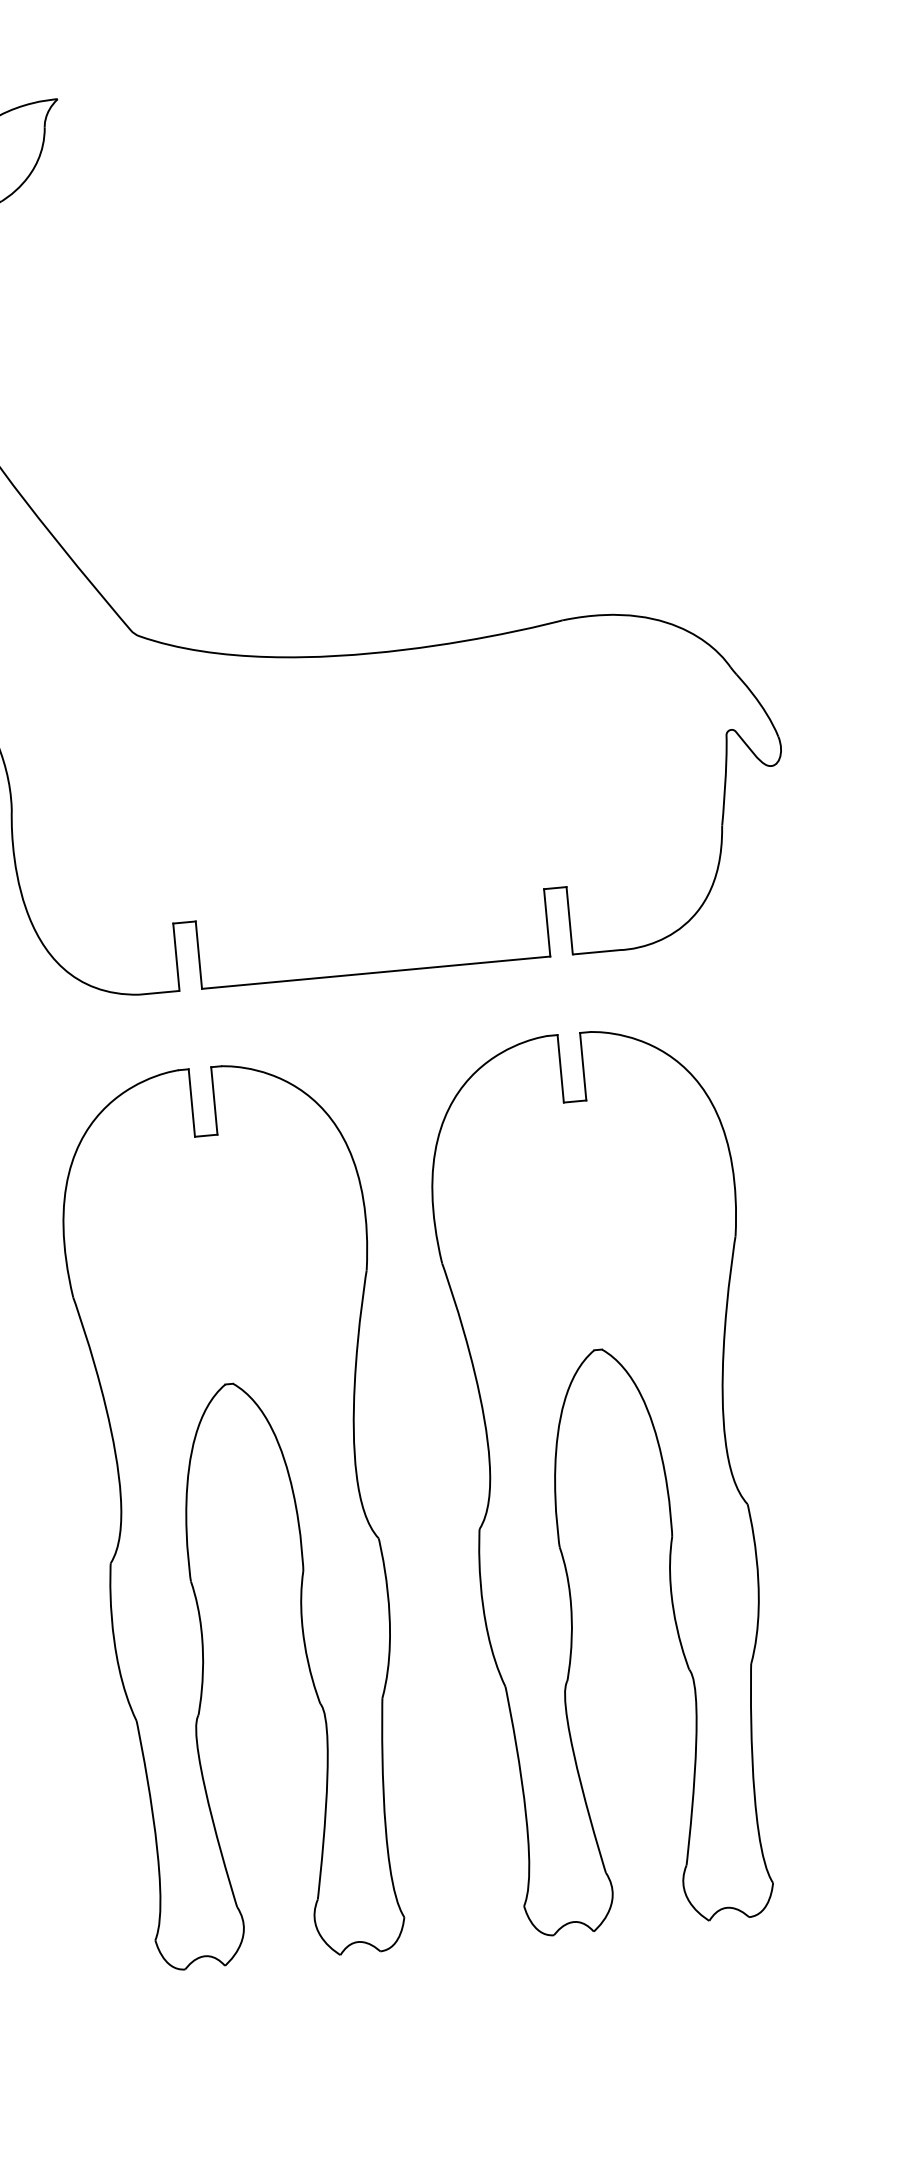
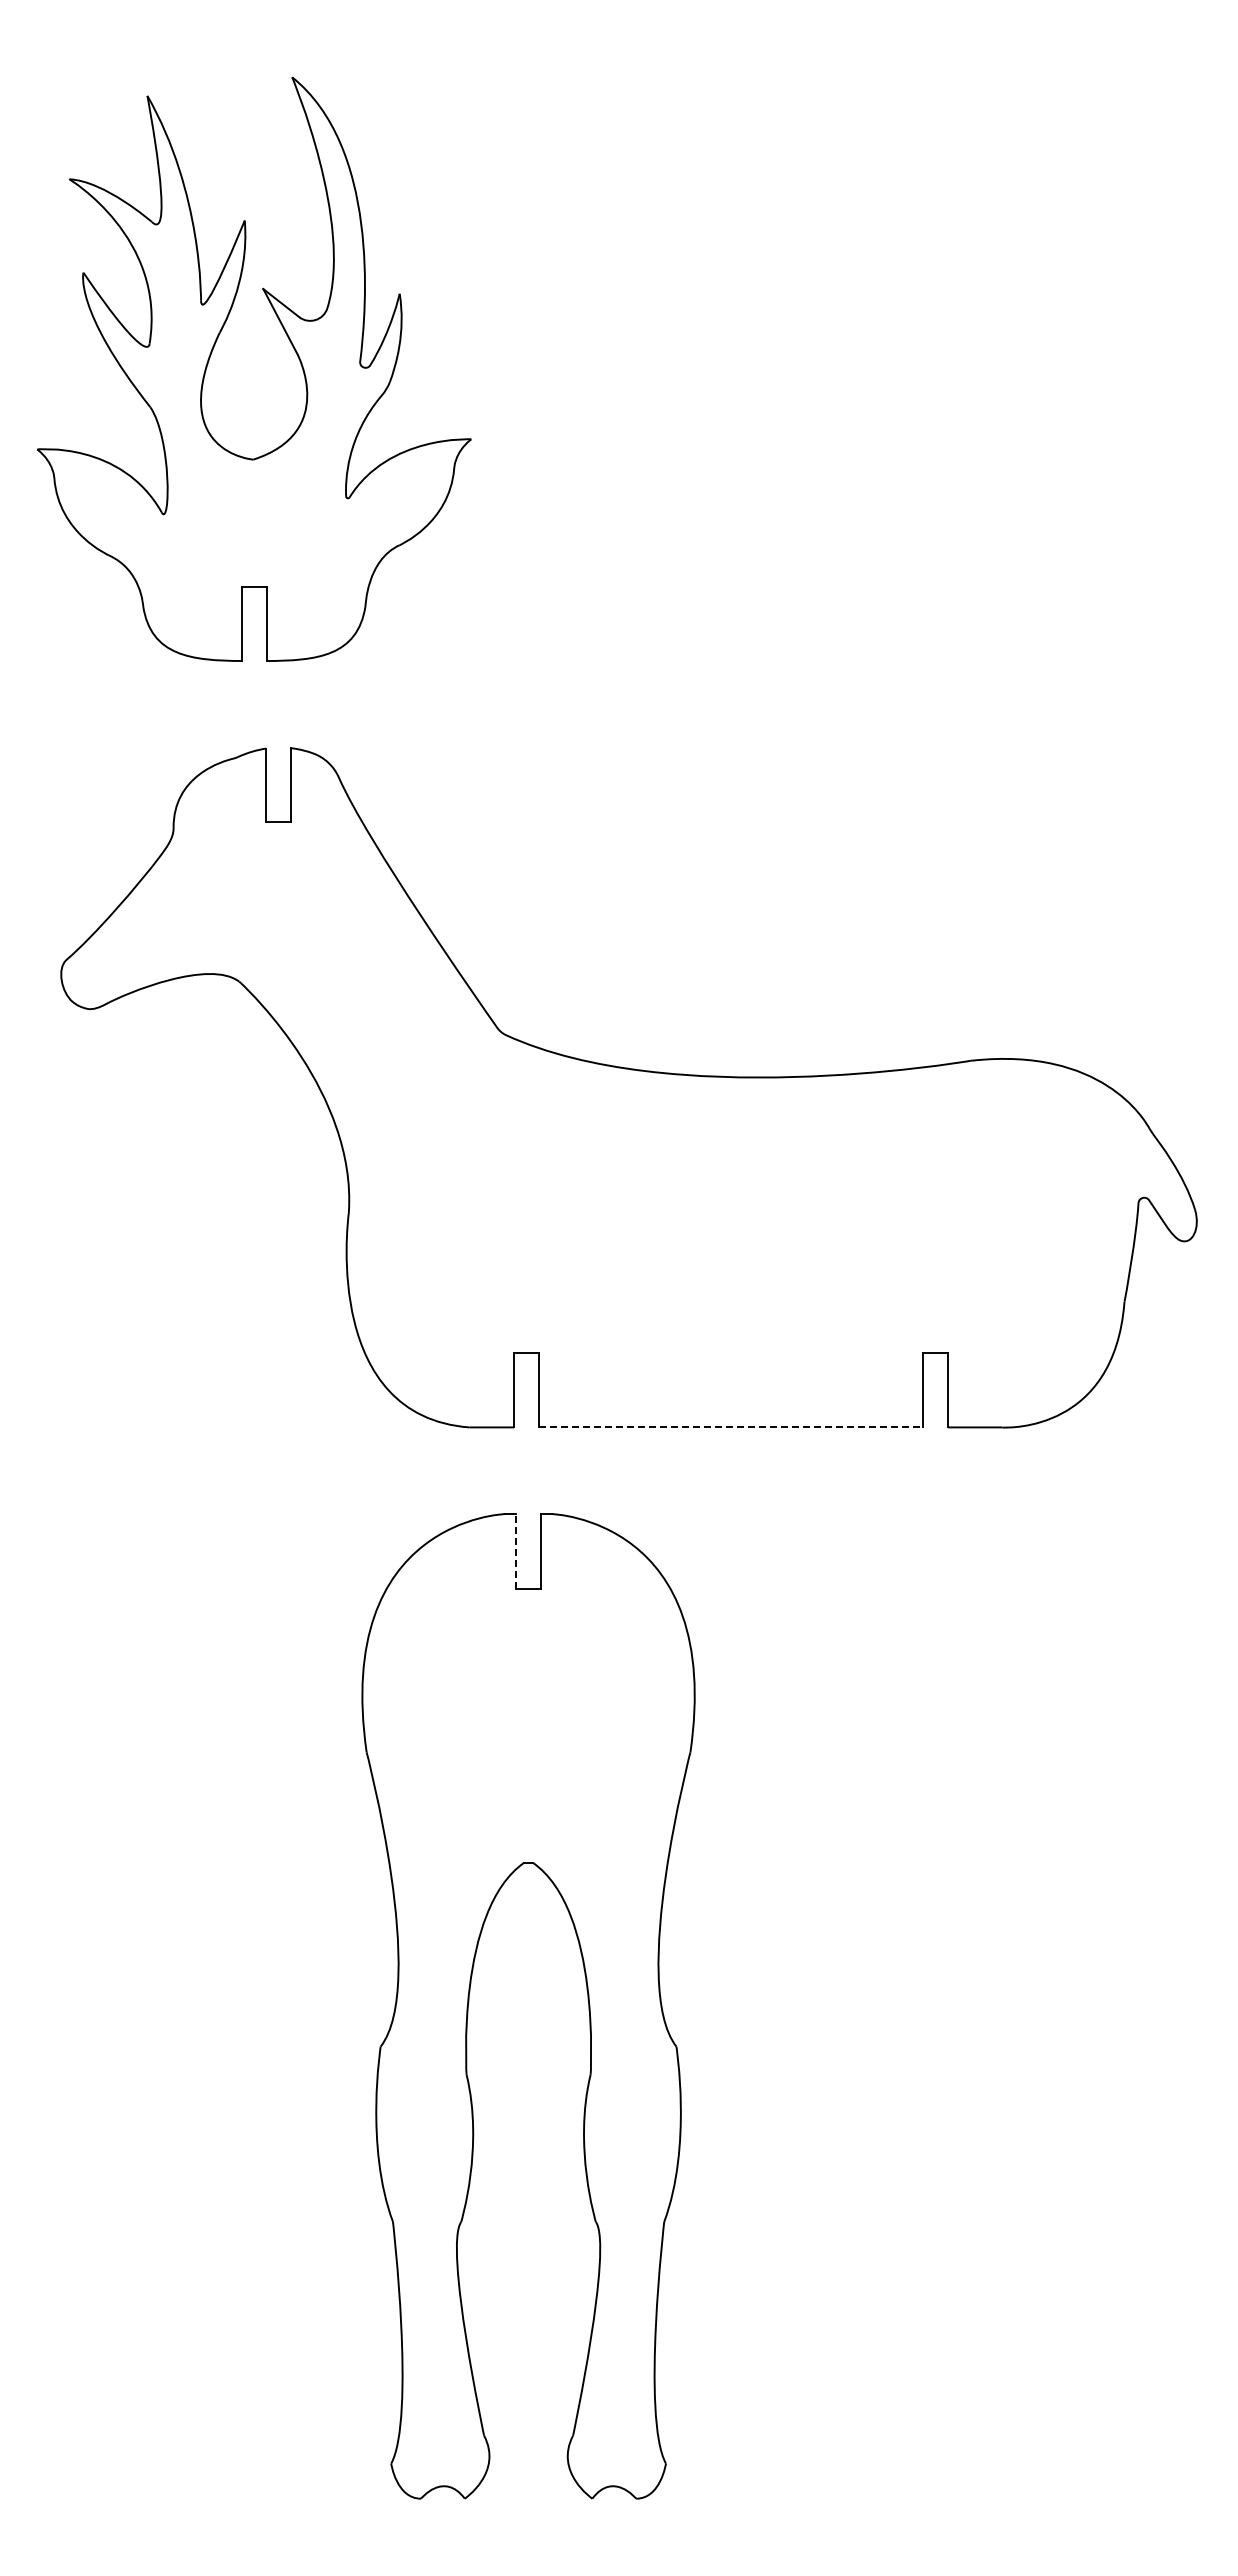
line: (376, 972) -> (731, 1427), solid -> dashed
line: (192, 1102) -> (516, 1550), solid -> dashed
part: (556, 1481) -> (876, 2002), removed

